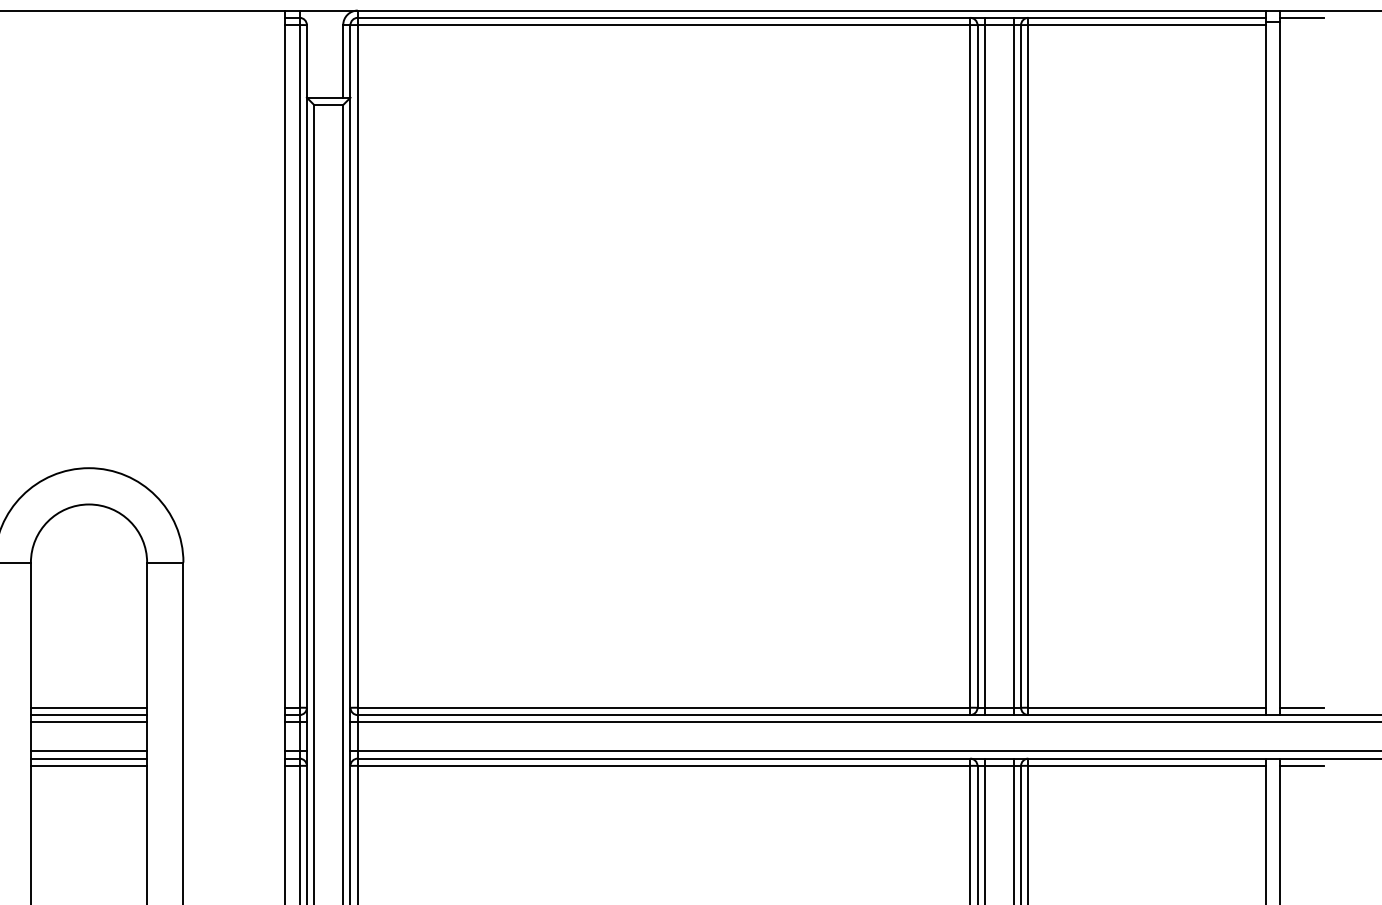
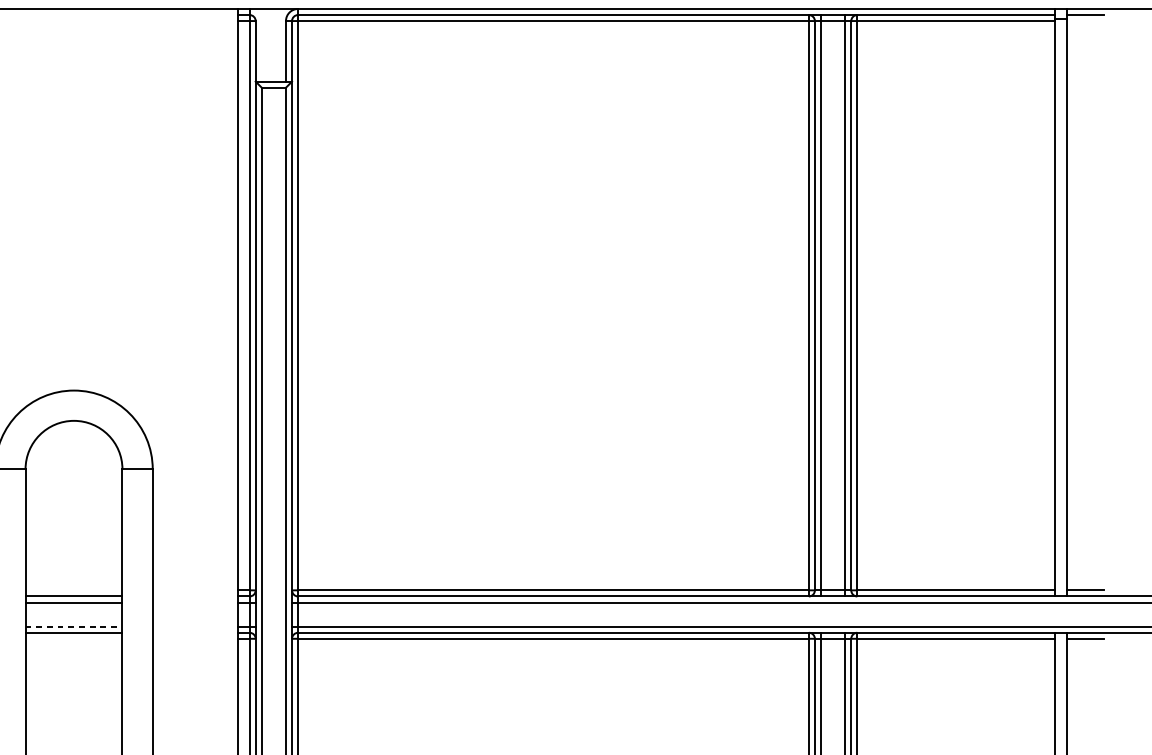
line: (88, 707) -> (73, 590), removed
line: (89, 751) -> (74, 626), solid -> dashed
line: (88, 765) -> (73, 638), removed

